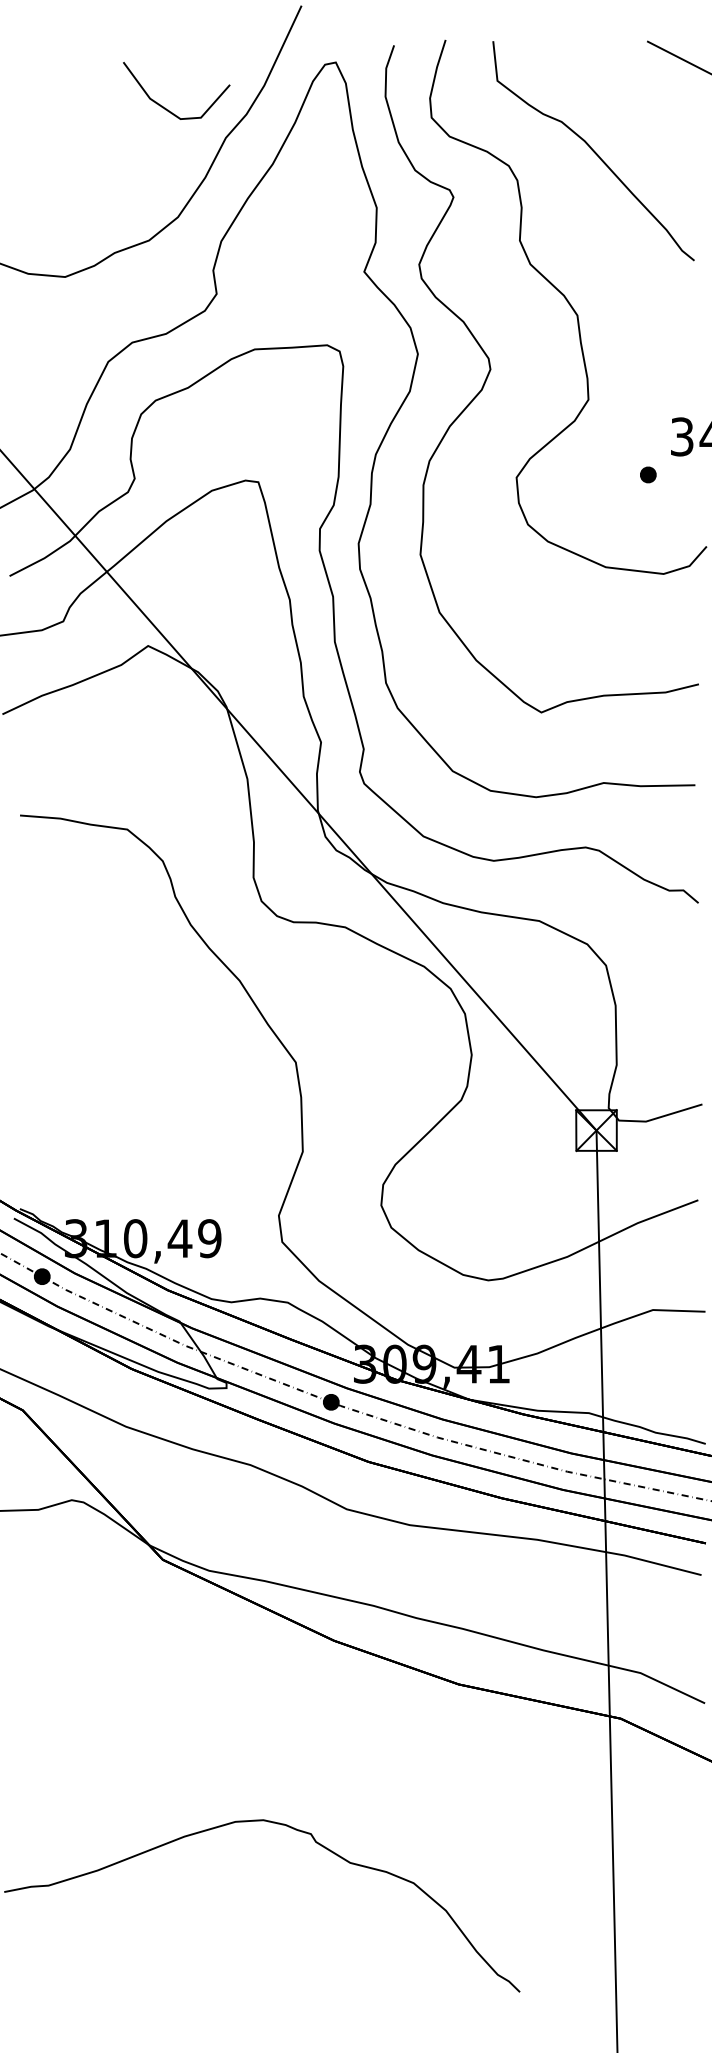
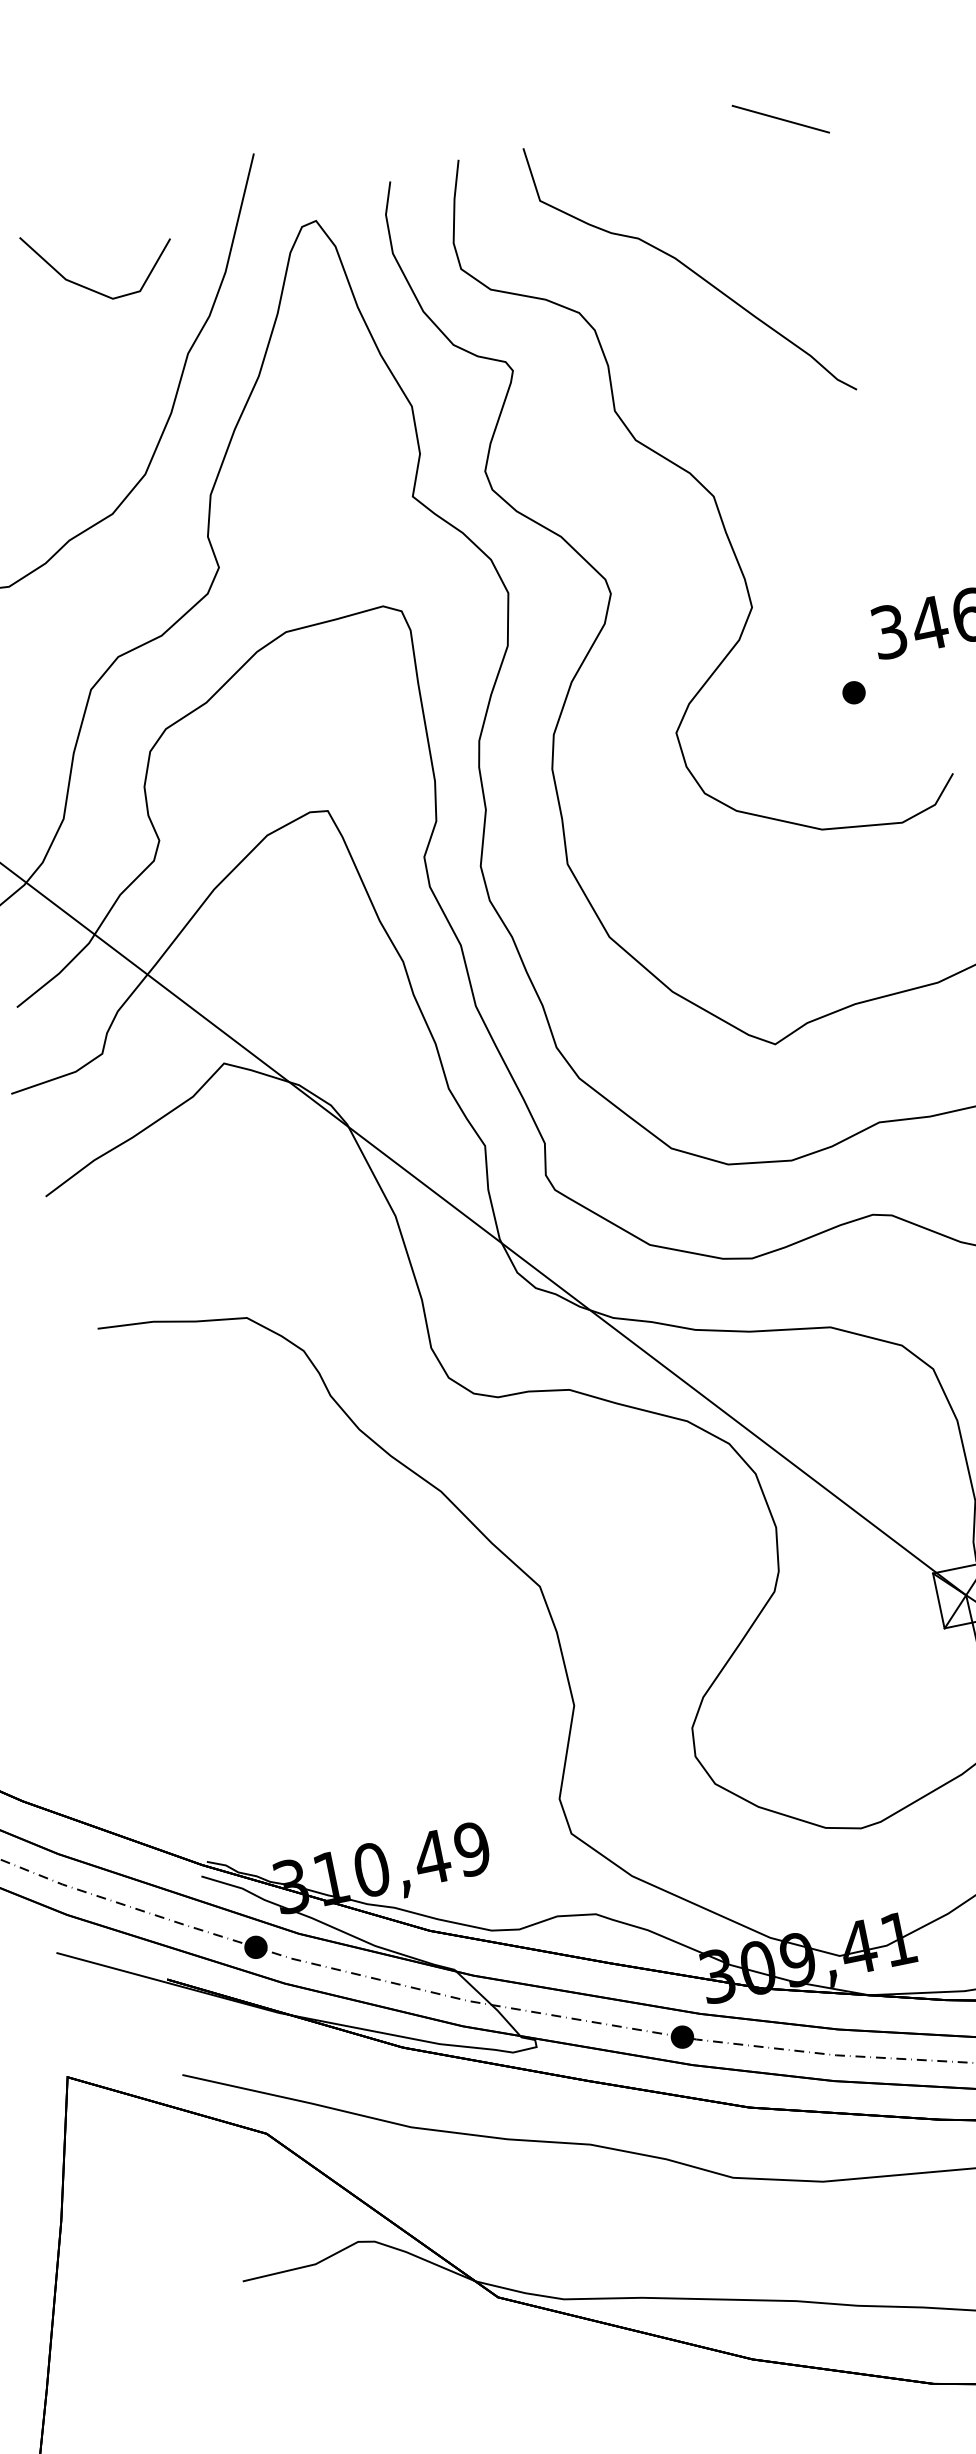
line: (165, 107) -> (89, 287), moved

